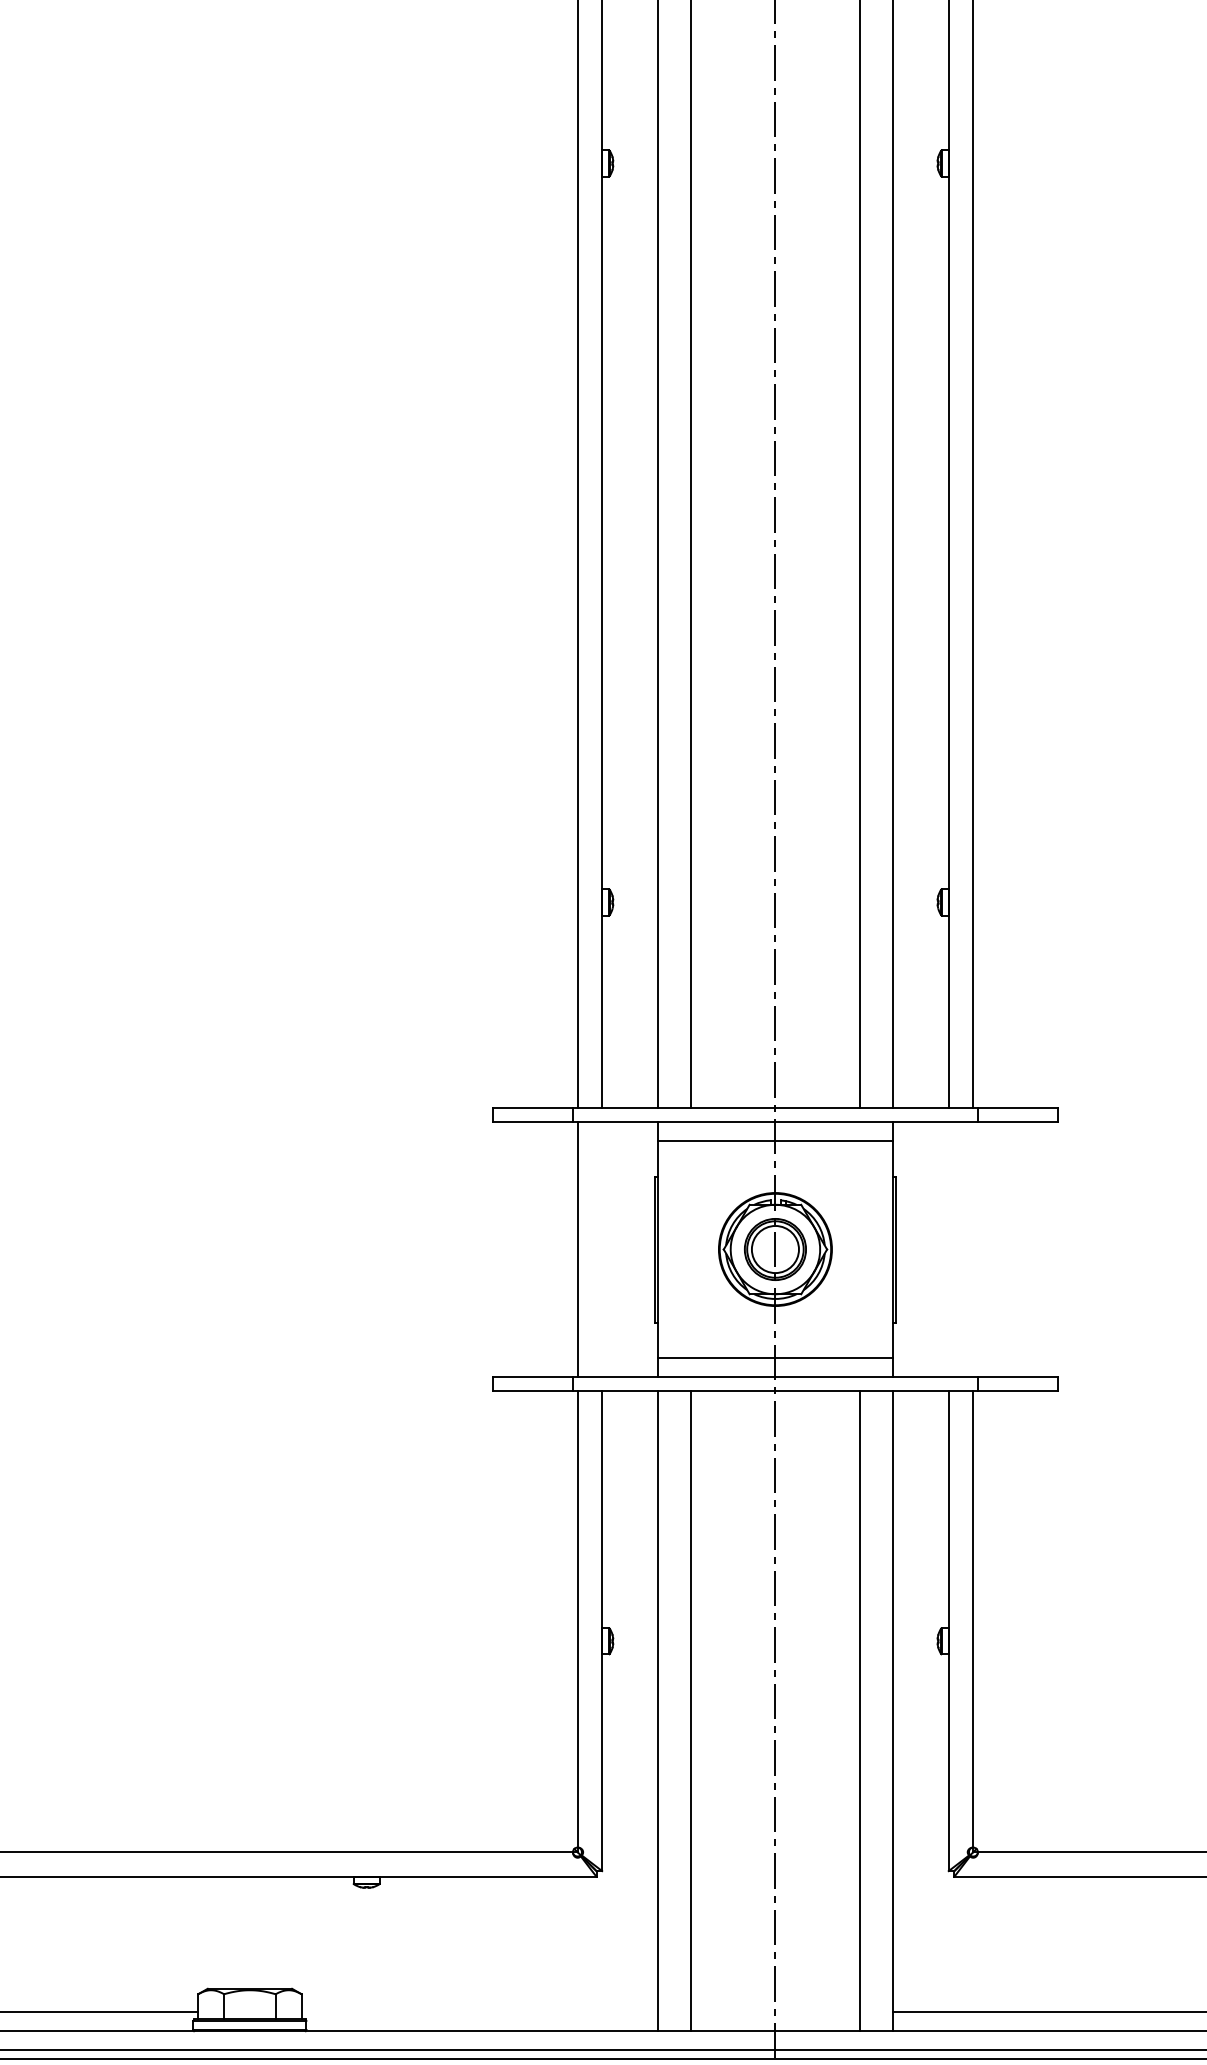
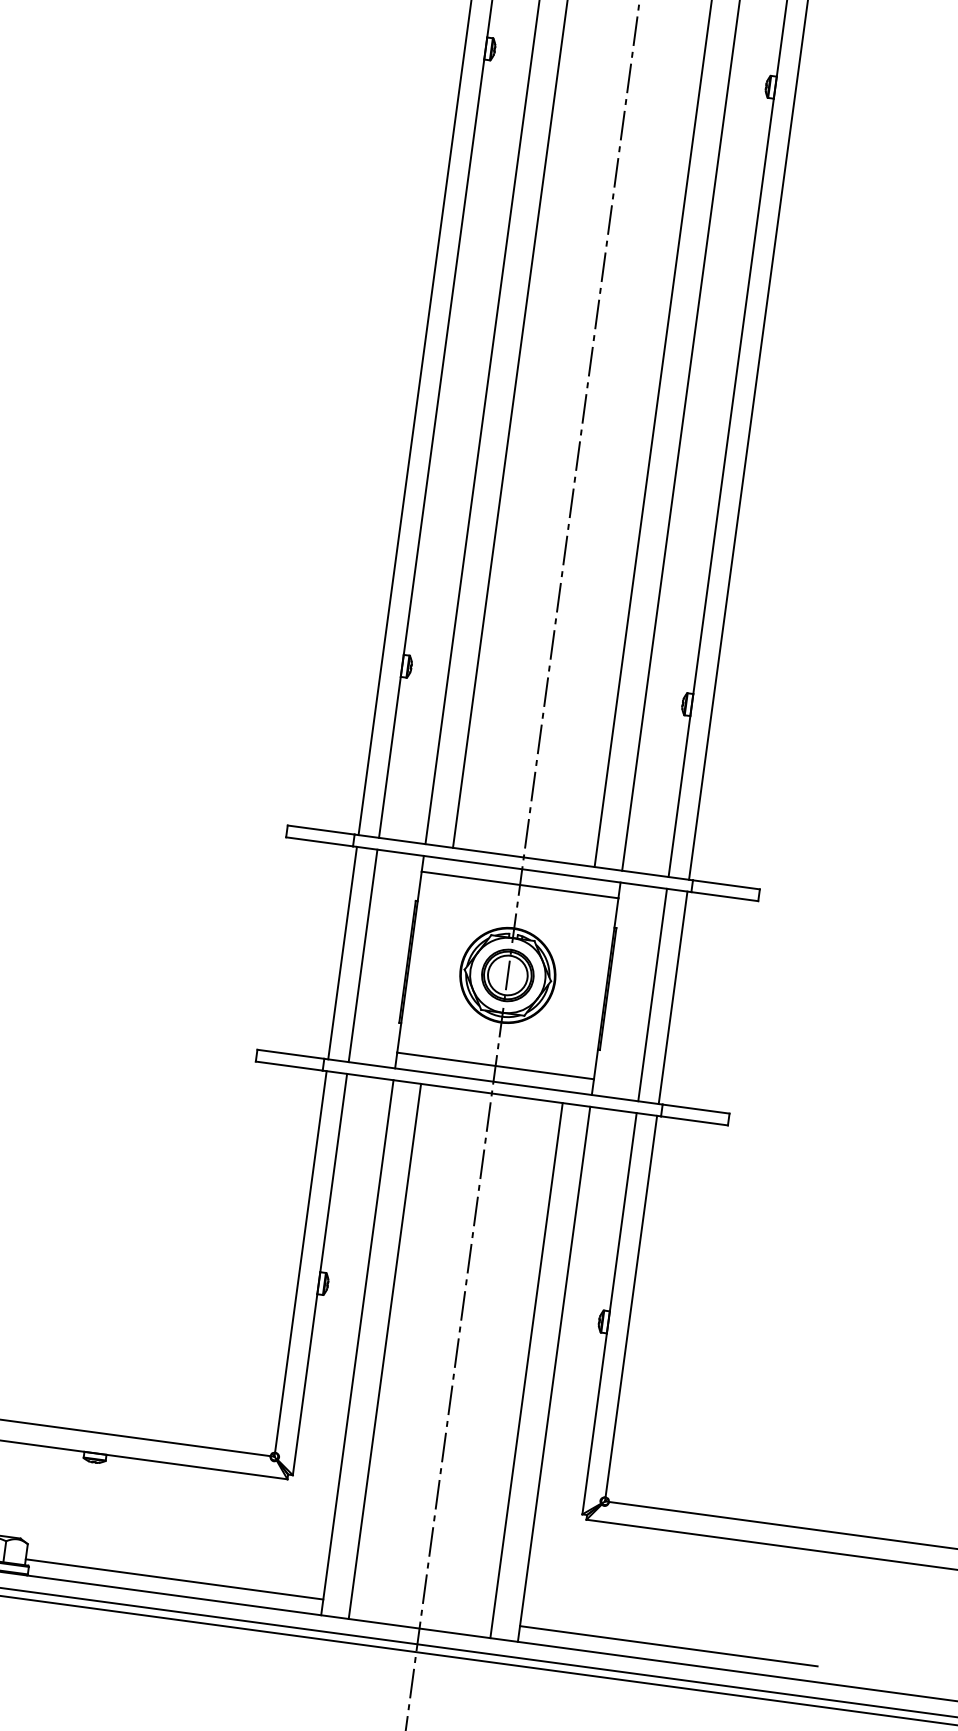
line: (602, 1249) -> (363, 955), added
line: (948, 1249) -> (652, 994), added
line: (973, 1249) -> (673, 997), added
line: (479, 2012) -> (174, 1579), added

